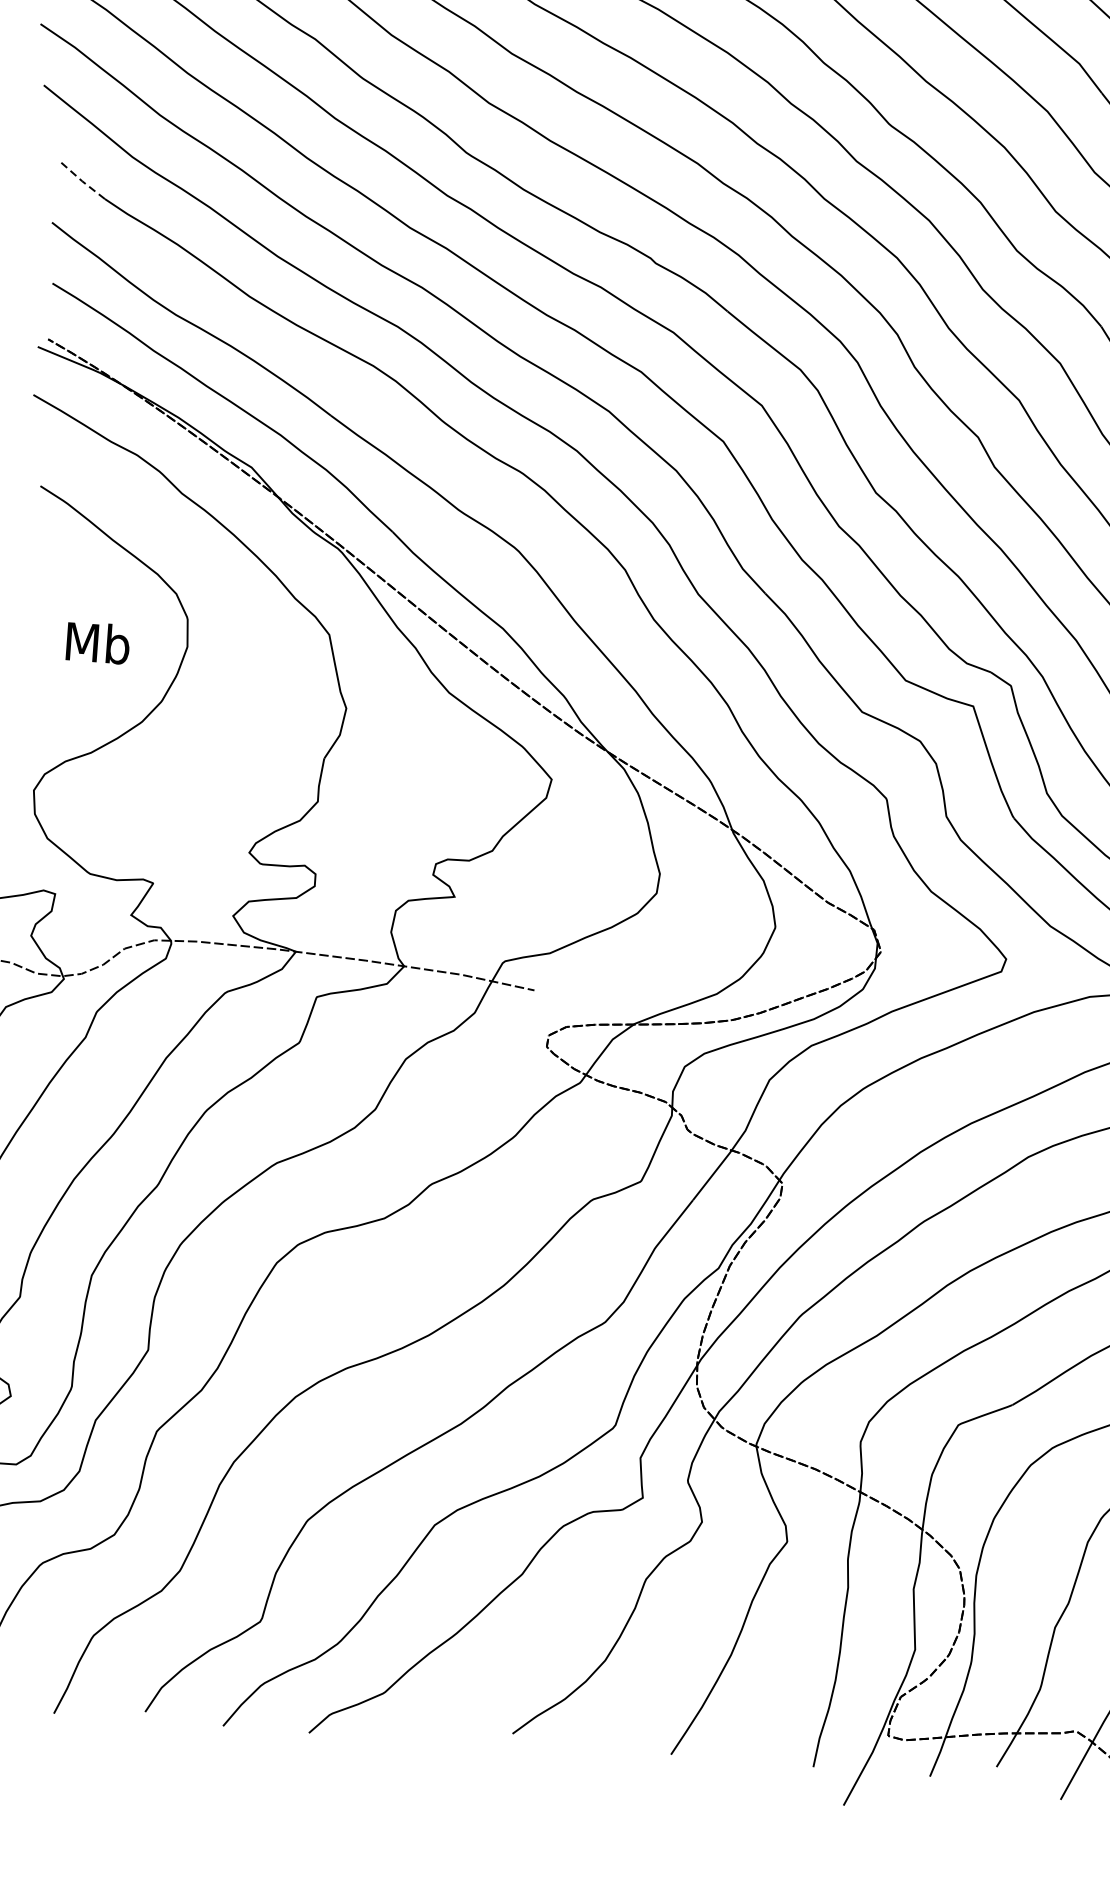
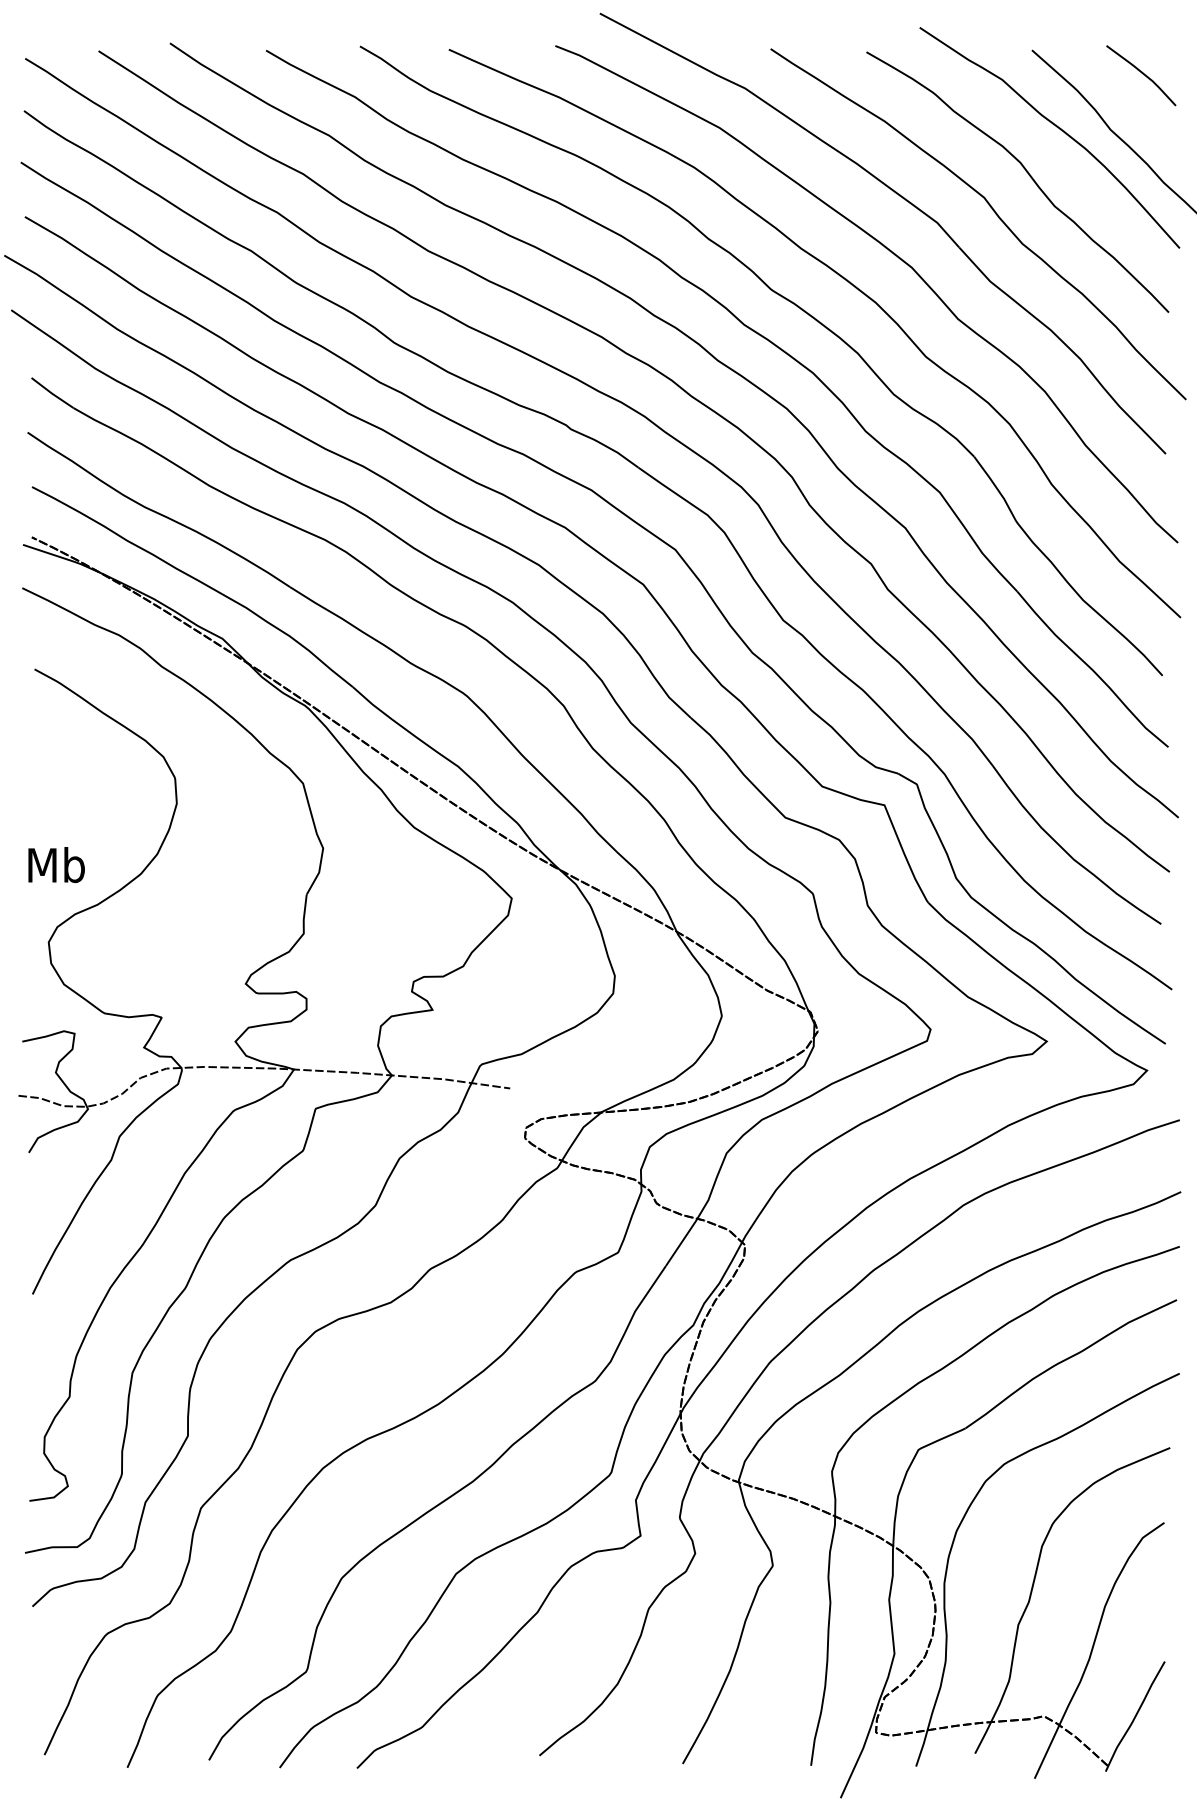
line: (81, 181) -> (51, 393), dashed -> solid
text: (98, 643) -> (56, 865), moved

